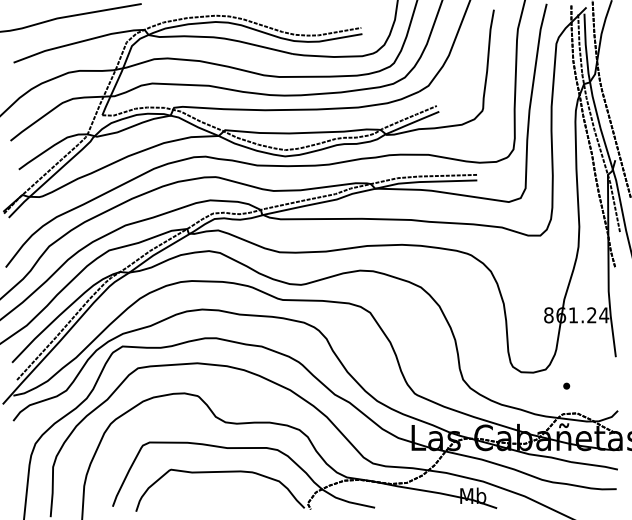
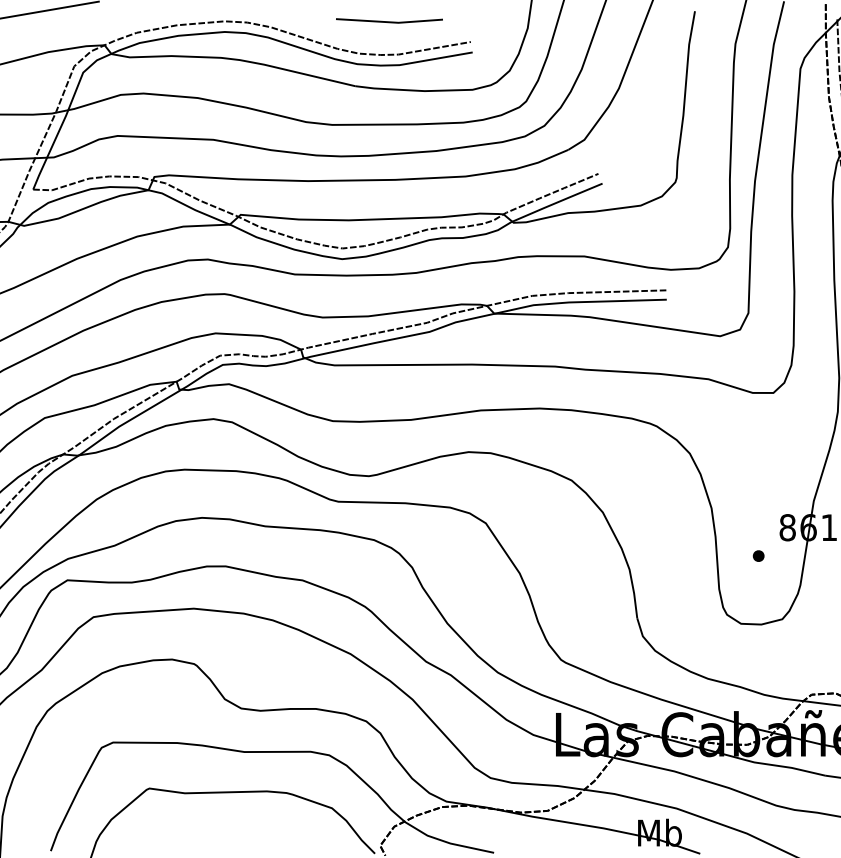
line: (312, 15) -> (388, 20), added
part: (566, 385) -> (758, 554), moved

